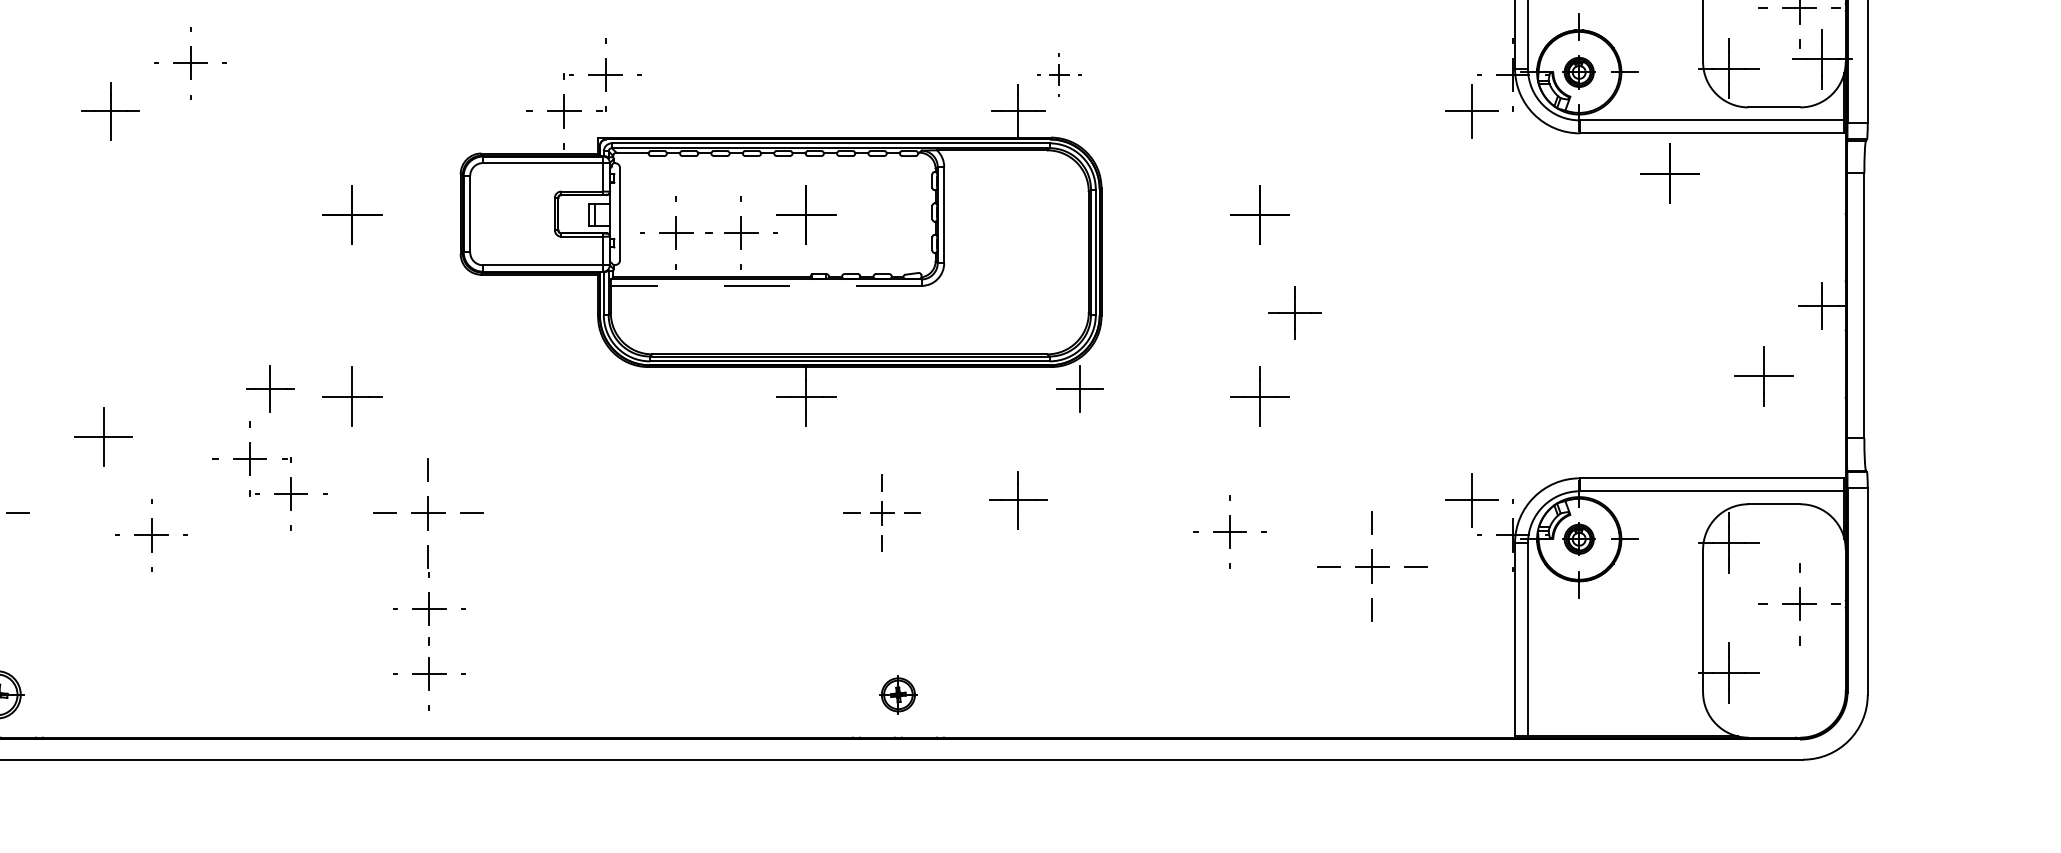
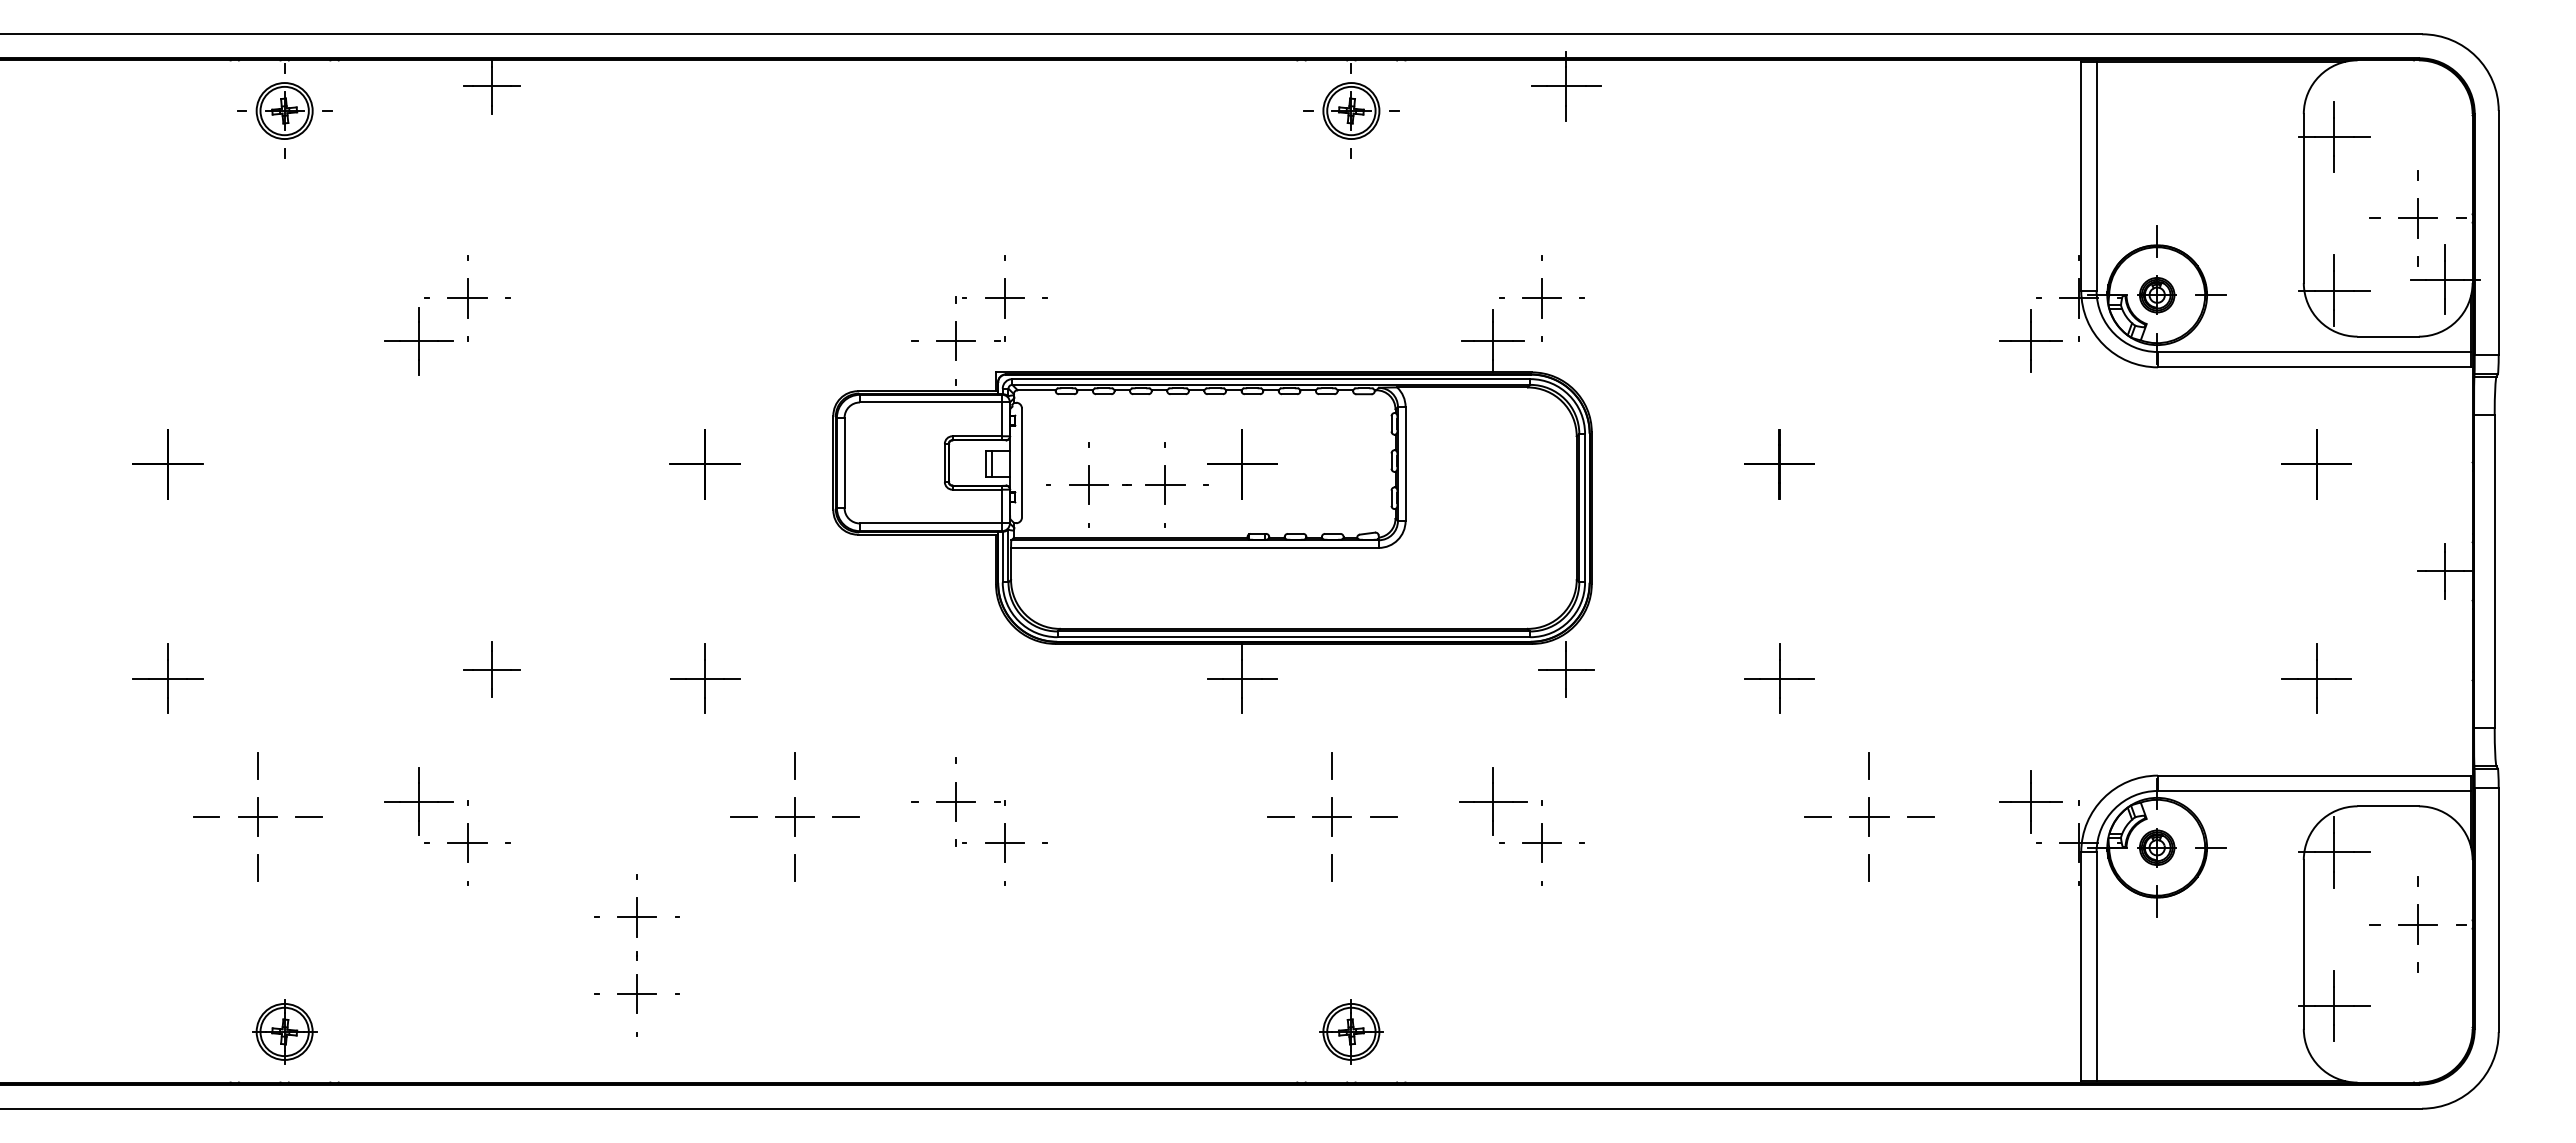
part: (190, 63) -> (467, 298), moved
part: (1059, 75) -> (1541, 298), size x1.67
part: (1669, 174) -> (2316, 464), moved
line: (765, 285) -> (1194, 547), dashed -> solid
part: (1294, 312) -> (1820, 579), removed
part: (1763, 375) -> (2316, 678), moved
part: (269, 388) -> (491, 669), moved
part: (103, 436) -> (418, 801), moved
part: (266, 459) -> (975, 802), moved
part: (882, 512) -> (1332, 816), size x1.43
part: (1229, 531) -> (1541, 842), moved
part: (1372, 566) -> (1869, 816), moved
part: (428, 641) -> (636, 955), moved
part: (898, 694) -> (1351, 1031), size x1.43

